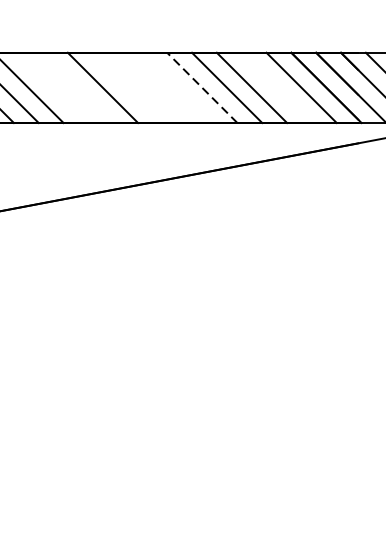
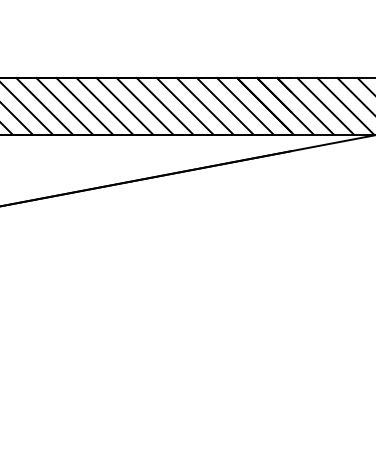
line: (53, 88) -> (44, 106), added
line: (77, 88) -> (64, 106), added
line: (127, 88) -> (104, 106), added
line: (152, 88) -> (124, 106), added
line: (176, 88) -> (144, 106), added
line: (201, 88) -> (164, 106), dashed -> solid
line: (275, 88) -> (224, 106), added

